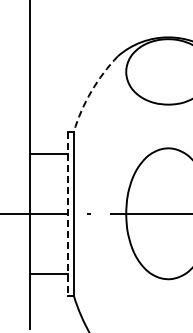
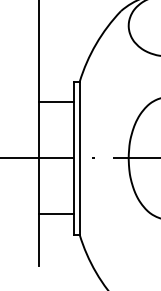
arc: (91, 91) -> (96, 44), dashed -> solid
line: (67, 213) -> (73, 158), dashed -> solid

